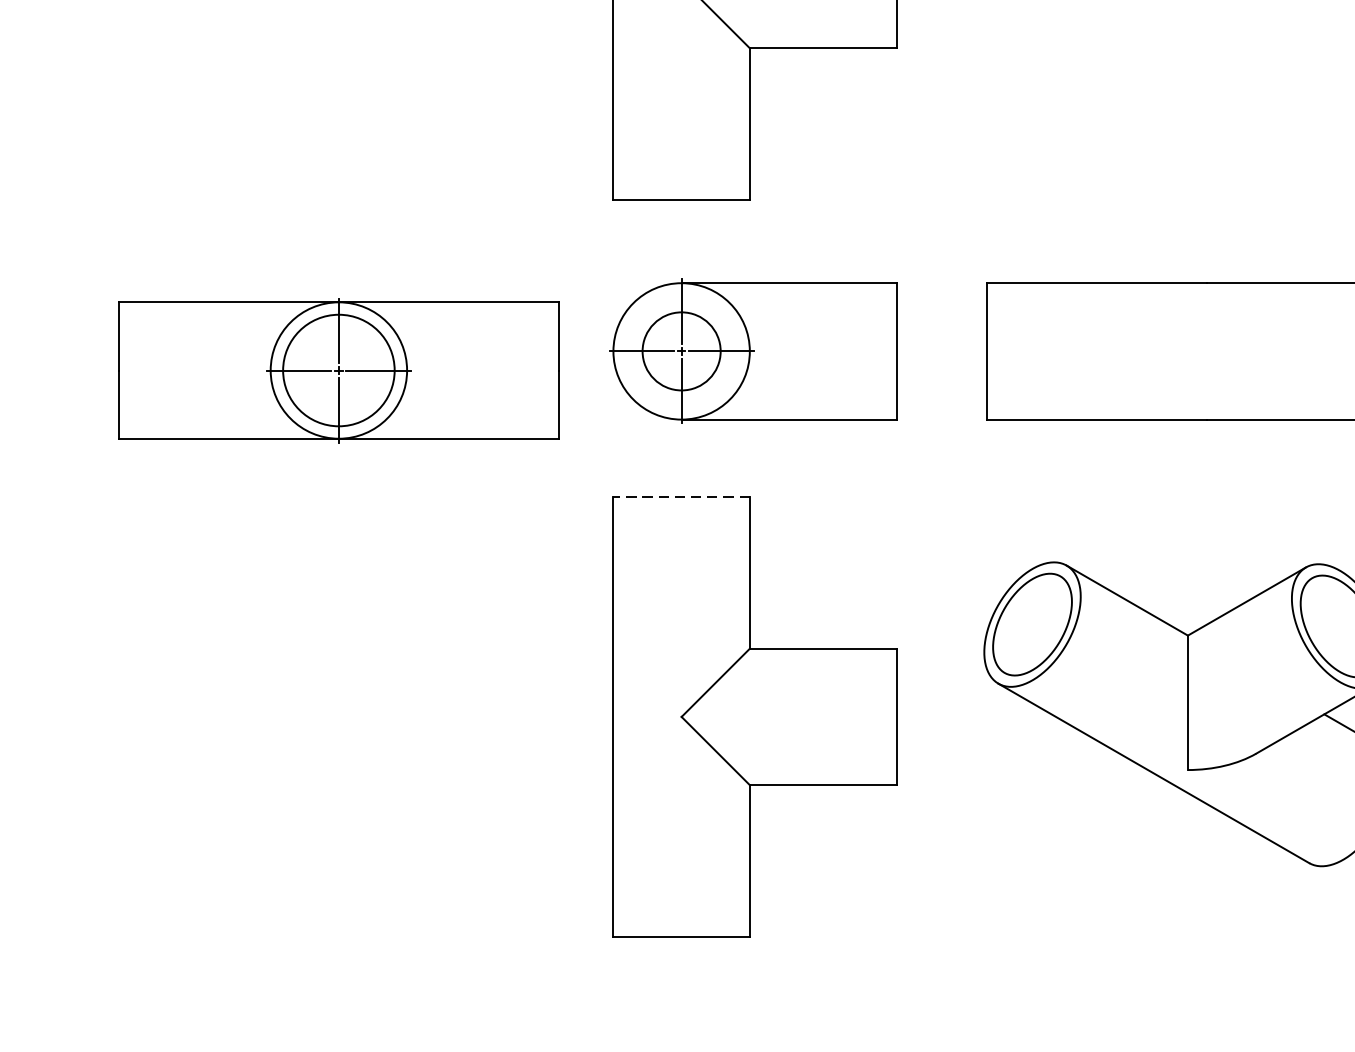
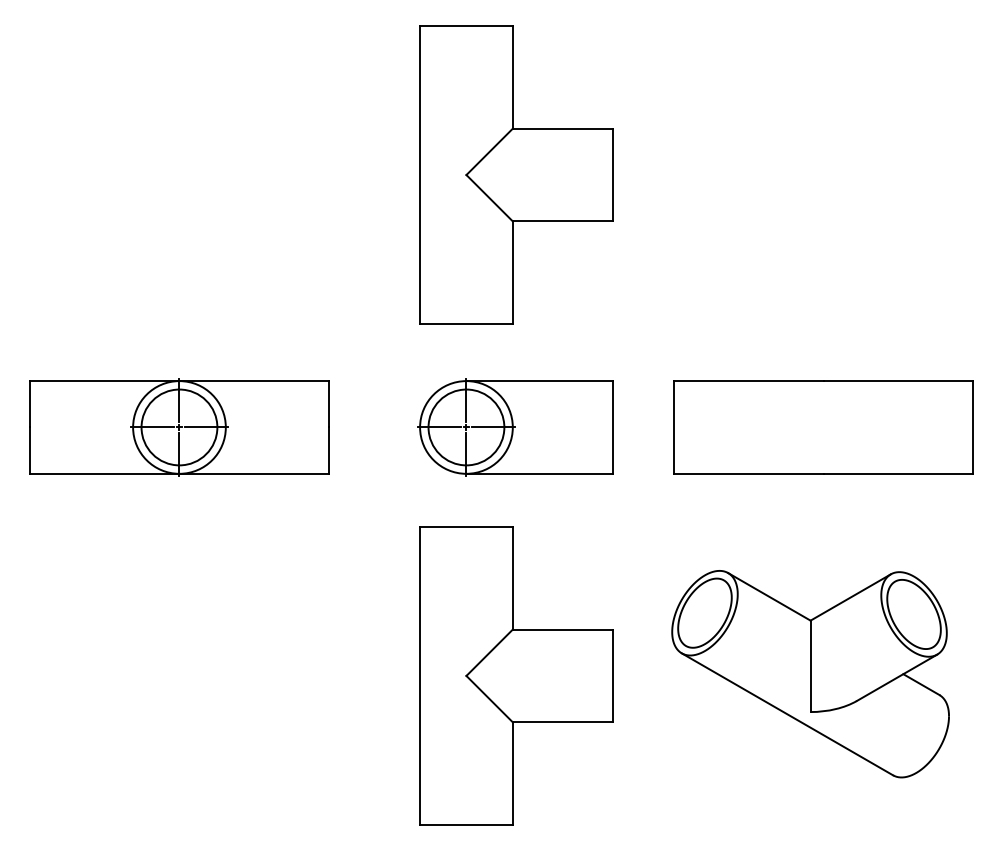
circle: (681, 351) -> (466, 427), size x1.43
part: (338, 370) -> (179, 427), moved
line: (680, 497) -> (465, 526), dashed -> solid

